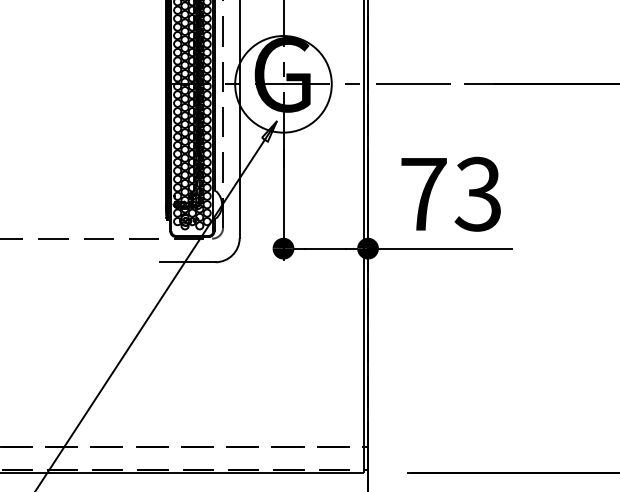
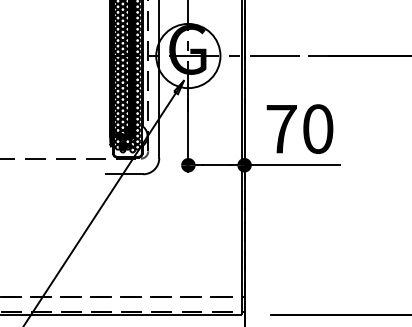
text: (477, 193) -> (317, 128), 73 -> 70

